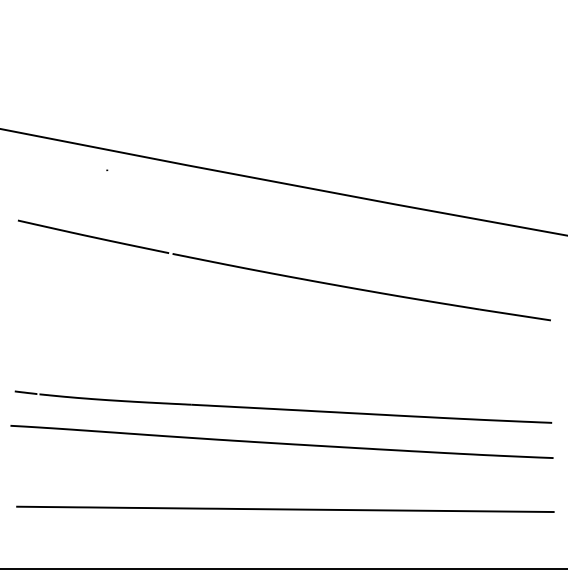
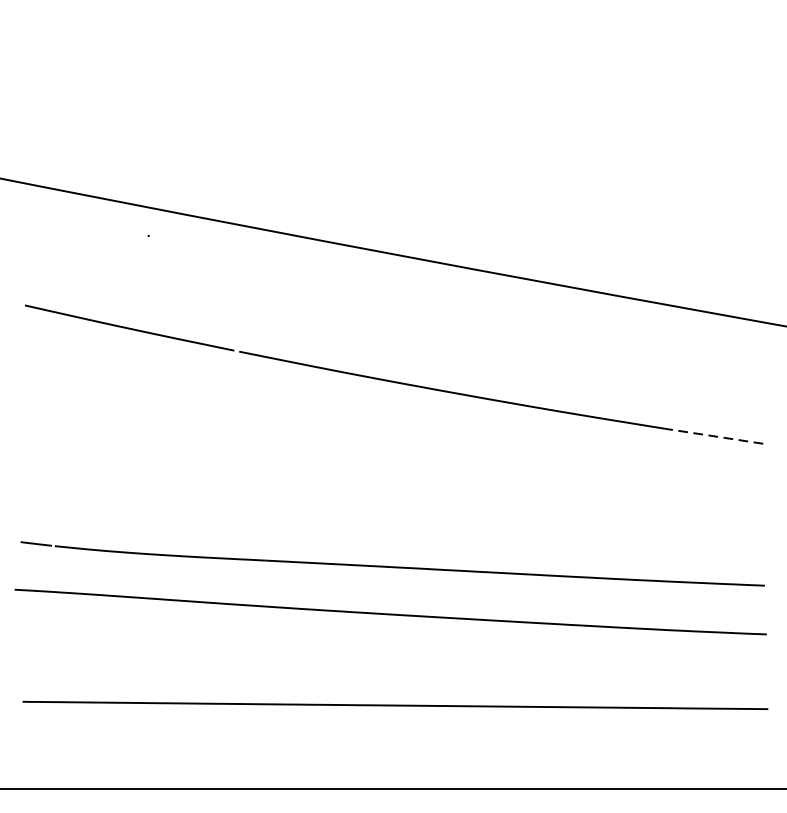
line: (515, 314) -> (714, 435), solid -> dashed

